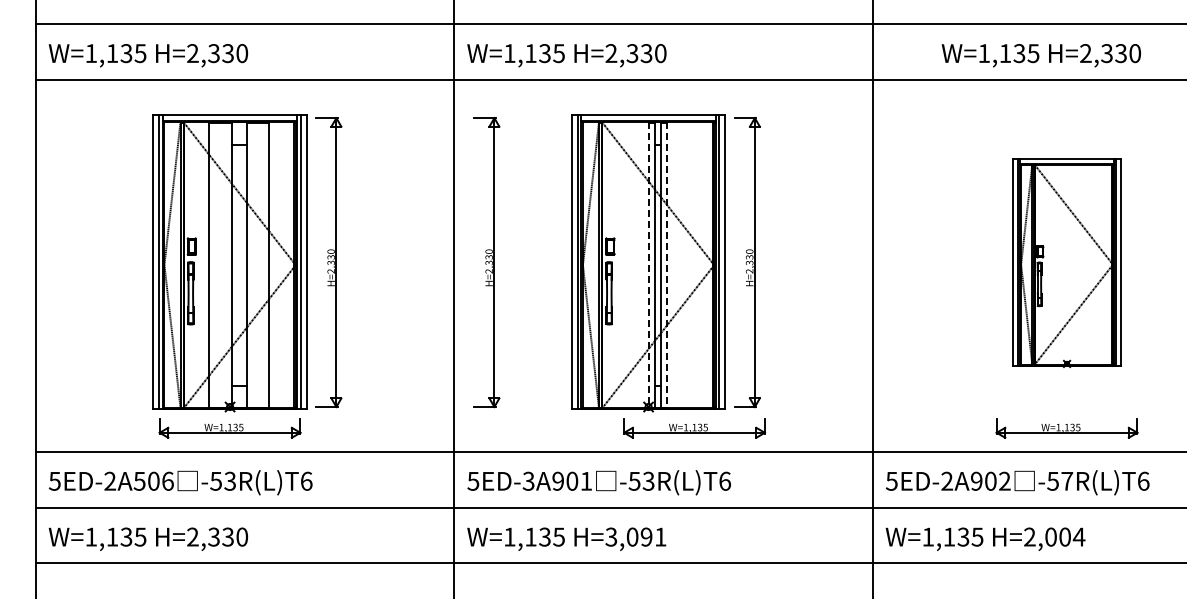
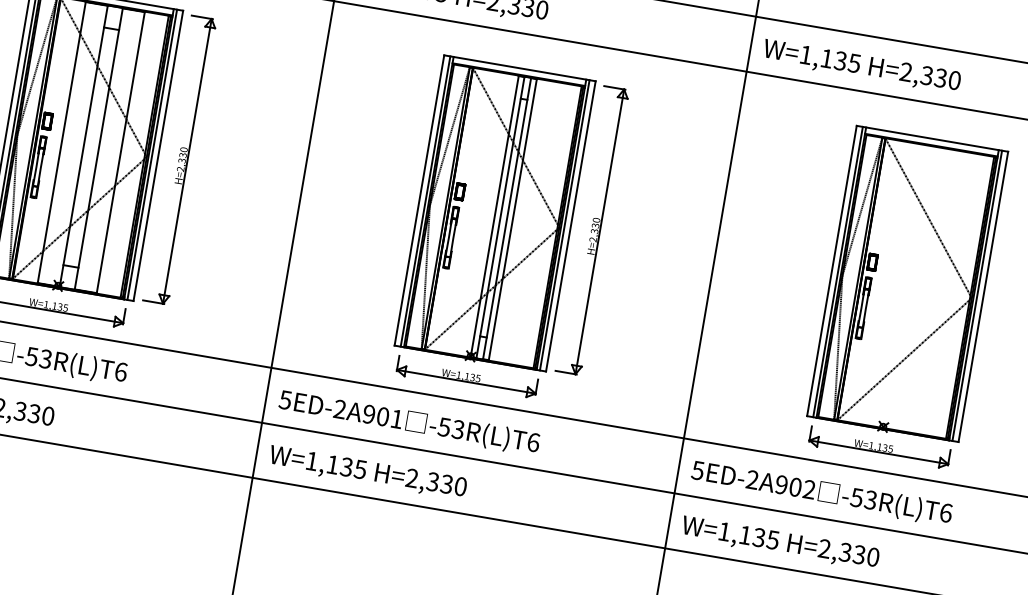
text: (1040, 55) -> (861, 66), moved
part: (486, 262) -> (335, 186), removed
part: (1066, 263) -> (906, 285), size x1.43
line: (648, 265) -> (494, 216), dashed -> solid
line: (667, 265) -> (513, 220), dashed -> solid
part: (694, 428) -> (467, 377), moved
text: (1067, 480) -> (871, 499), -57R(L)T6 -> -53R(L)T6
text: (528, 481) -> (339, 409), 5ED-3A901 -> 5ED-2A901
text: (635, 536) -> (436, 481), H=3,091 -> H=2,330
text: (1065, 536) -> (859, 554), H=2,004 -> H=2,330

